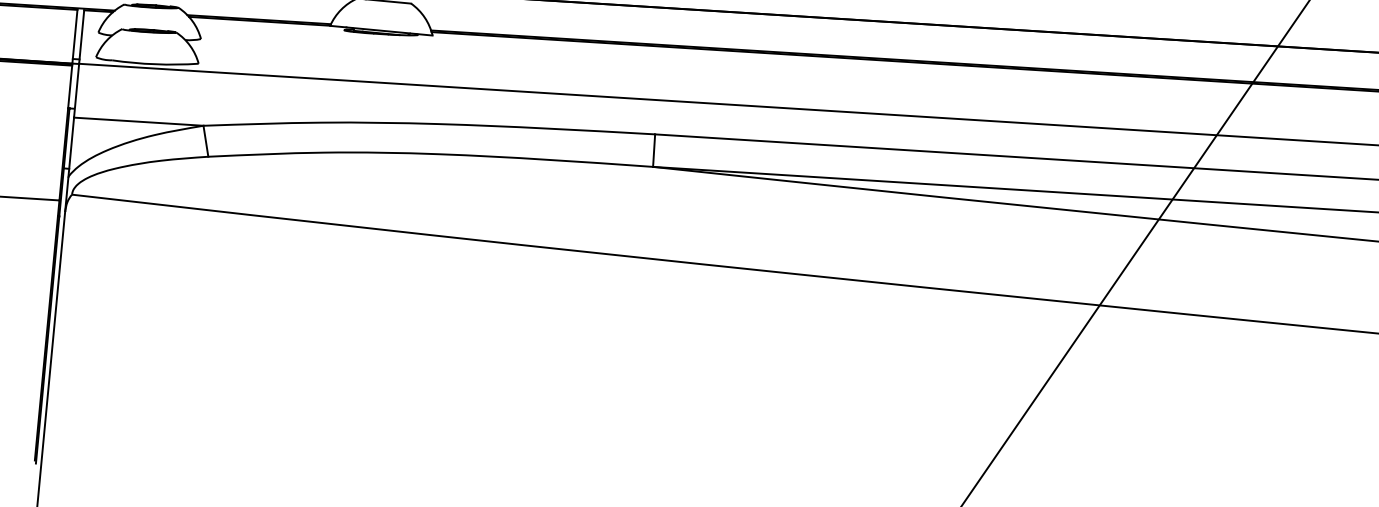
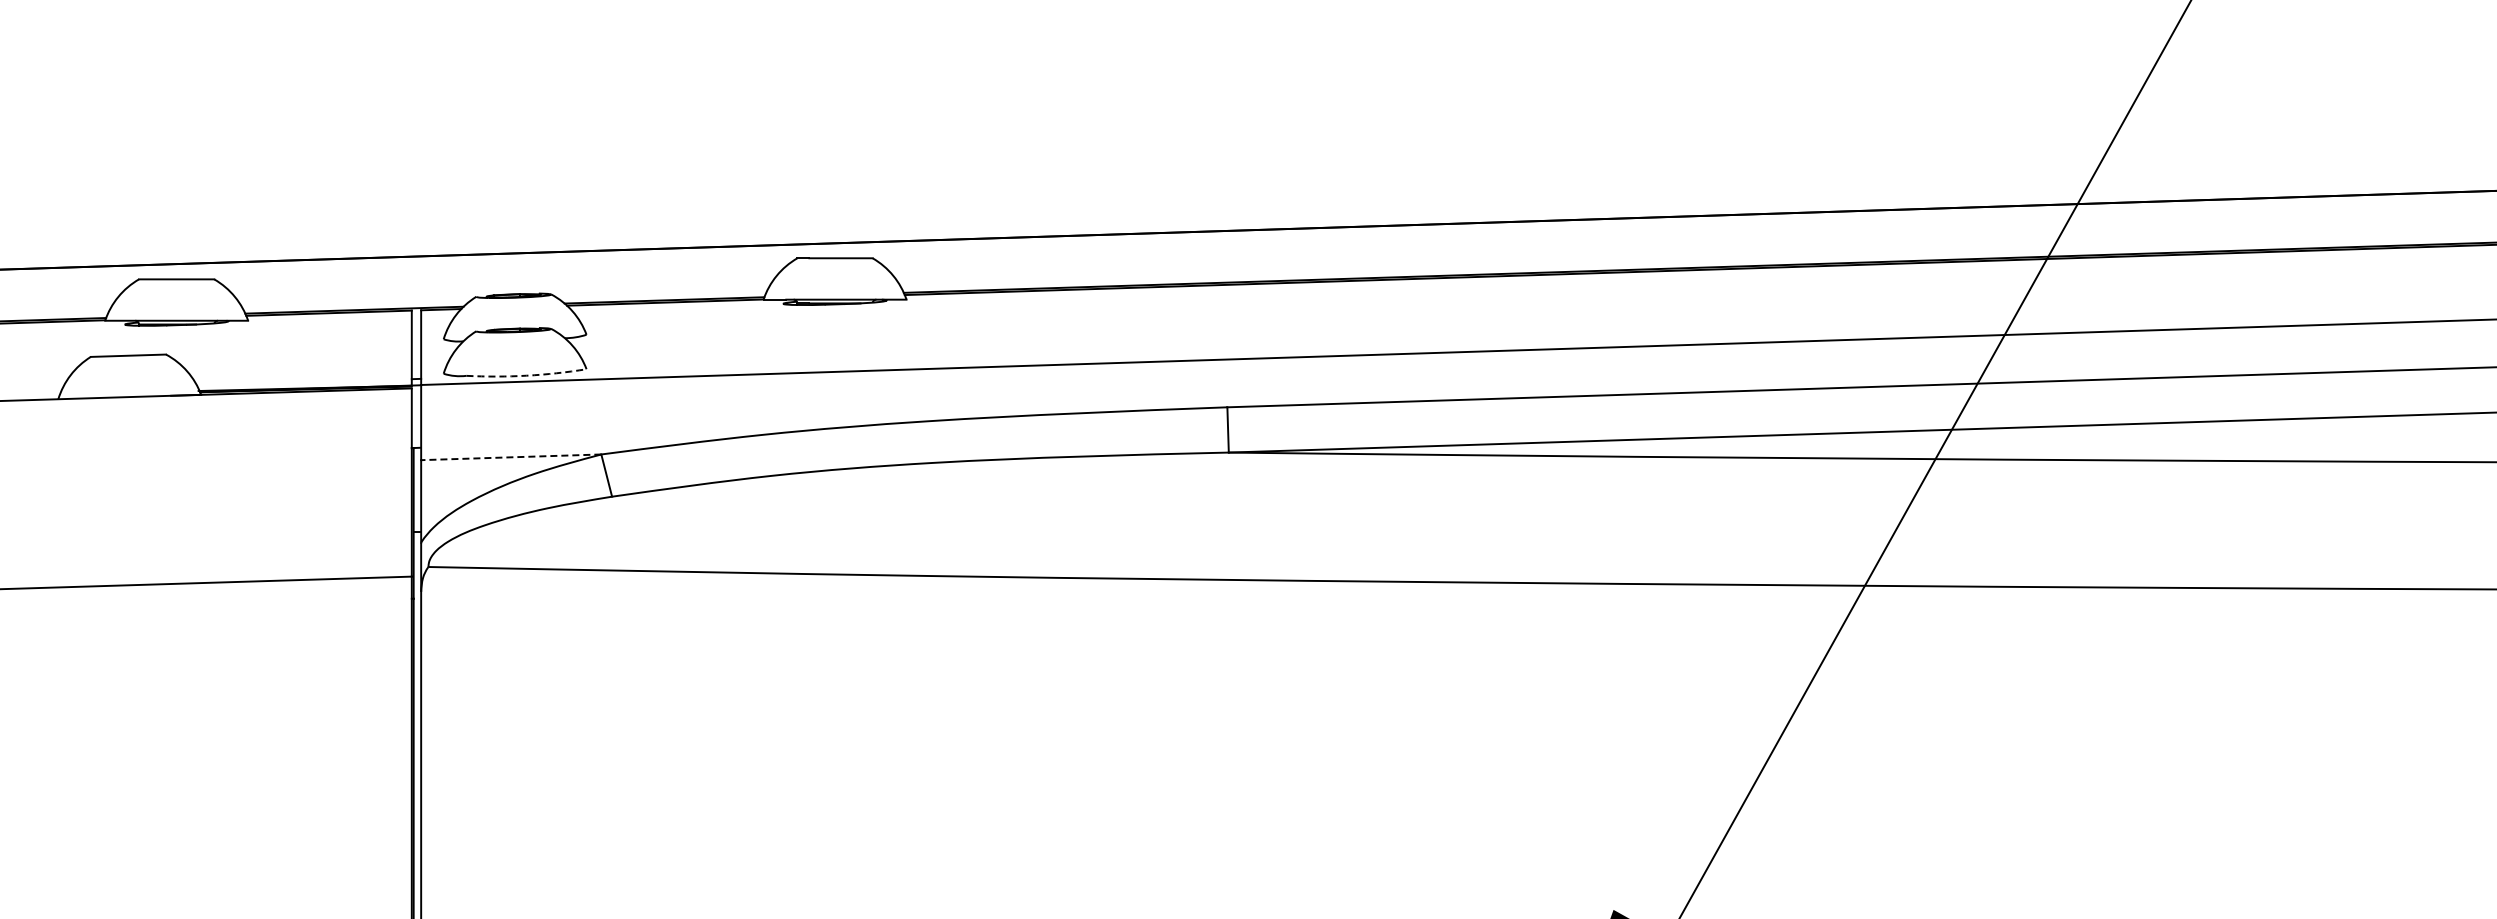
arc: (155, 64) -> (526, 375), solid -> dashed
line: (138, 121) -> (510, 457), solid -> dashed

